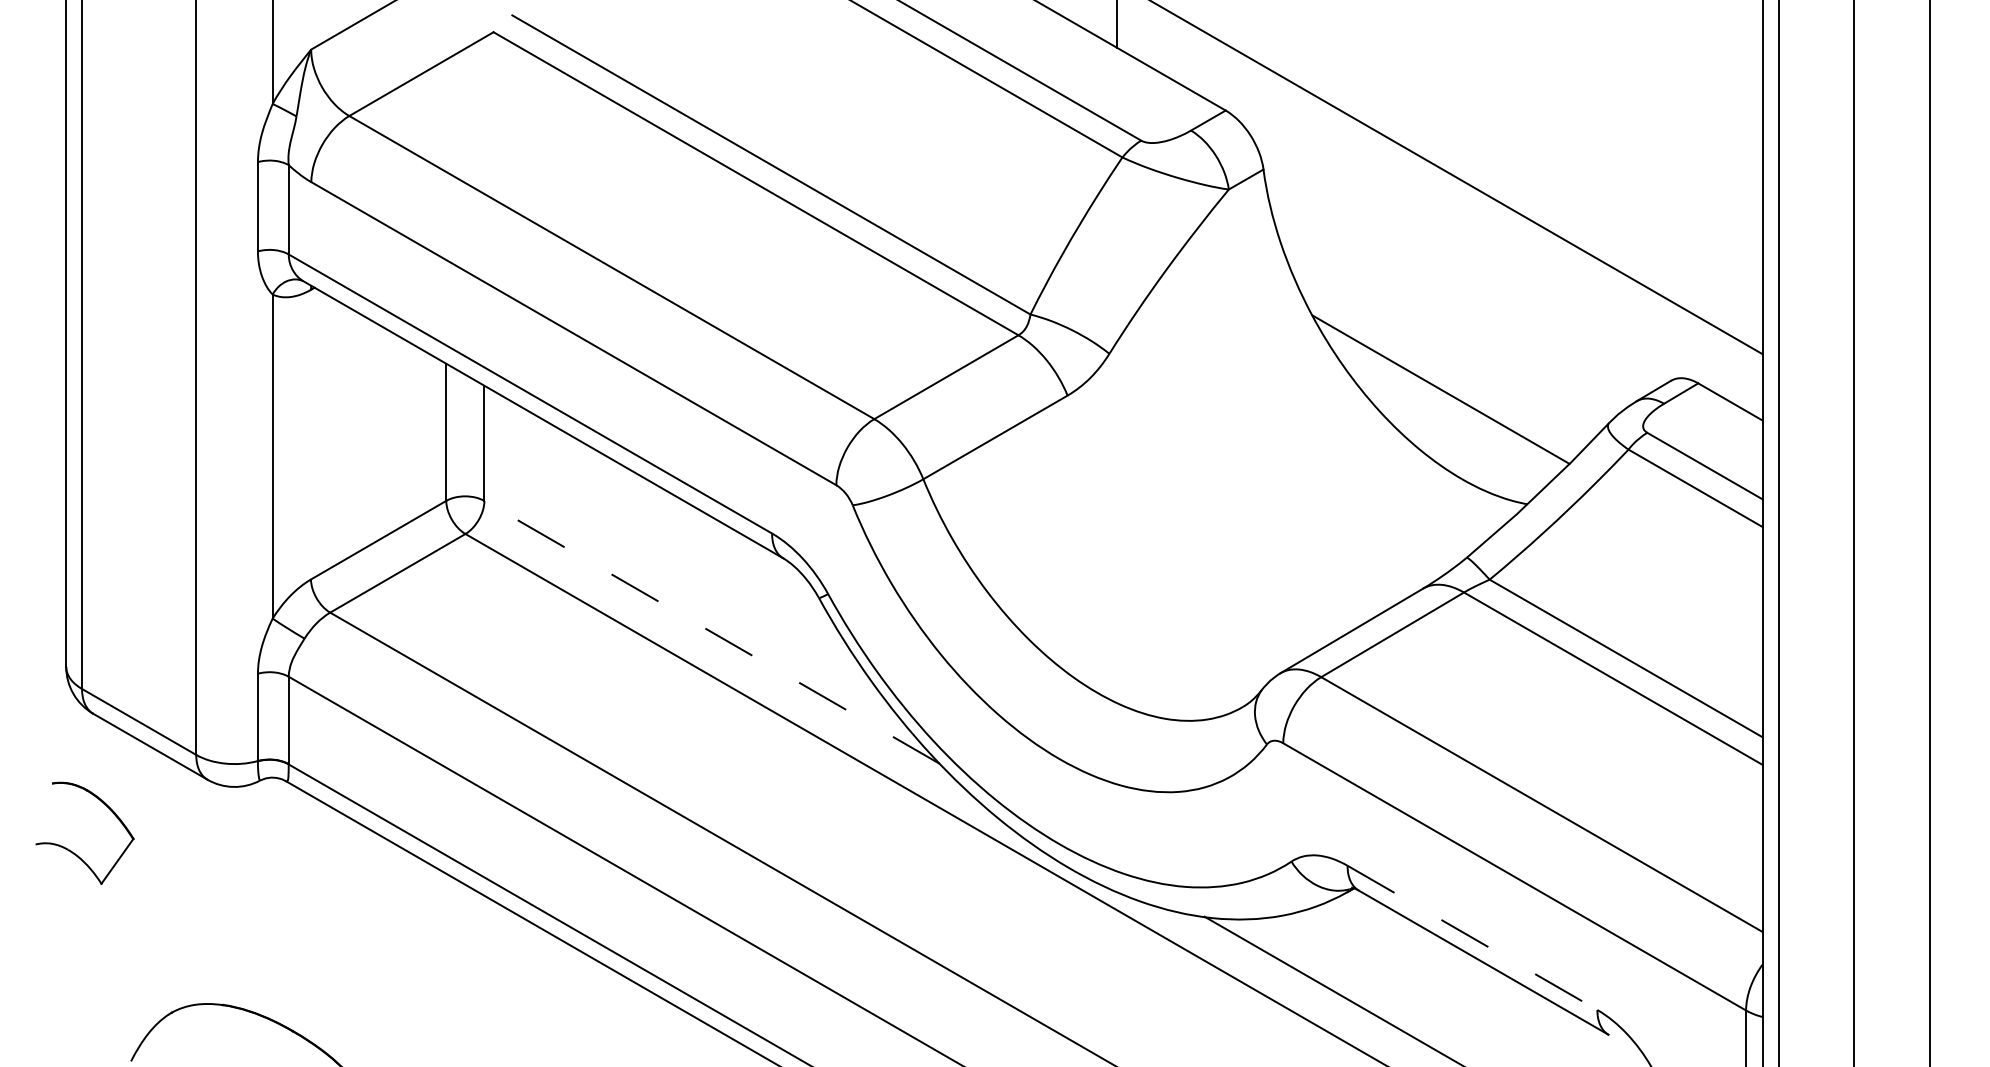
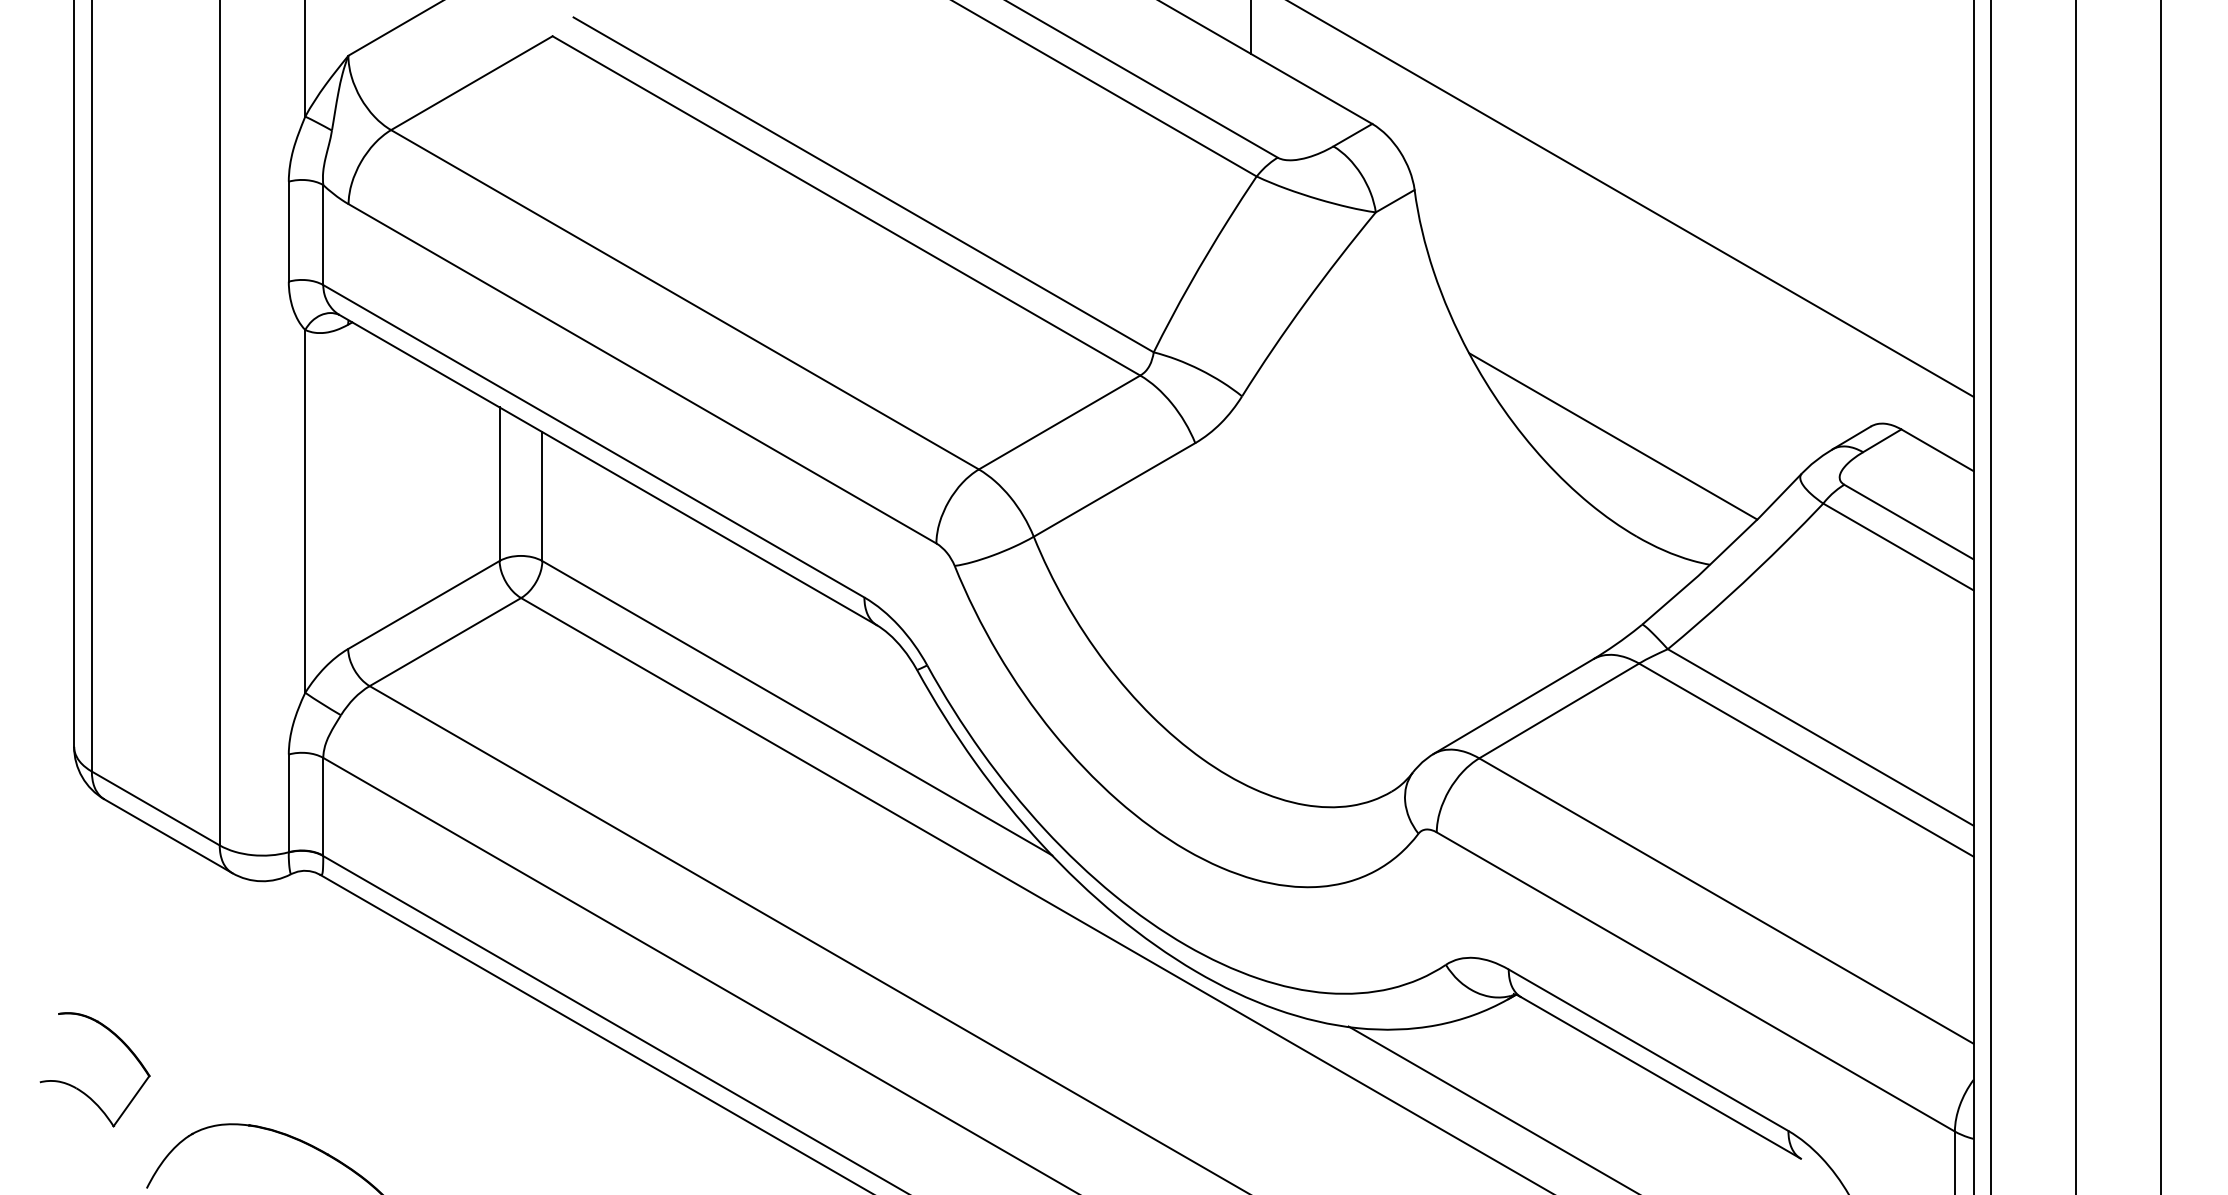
line: (712, 632) -> (797, 708), dashed -> solid
part: (71, 850) -> (80, 1089), moved
line: (1472, 938) -> (1648, 1050), dashed -> solid

